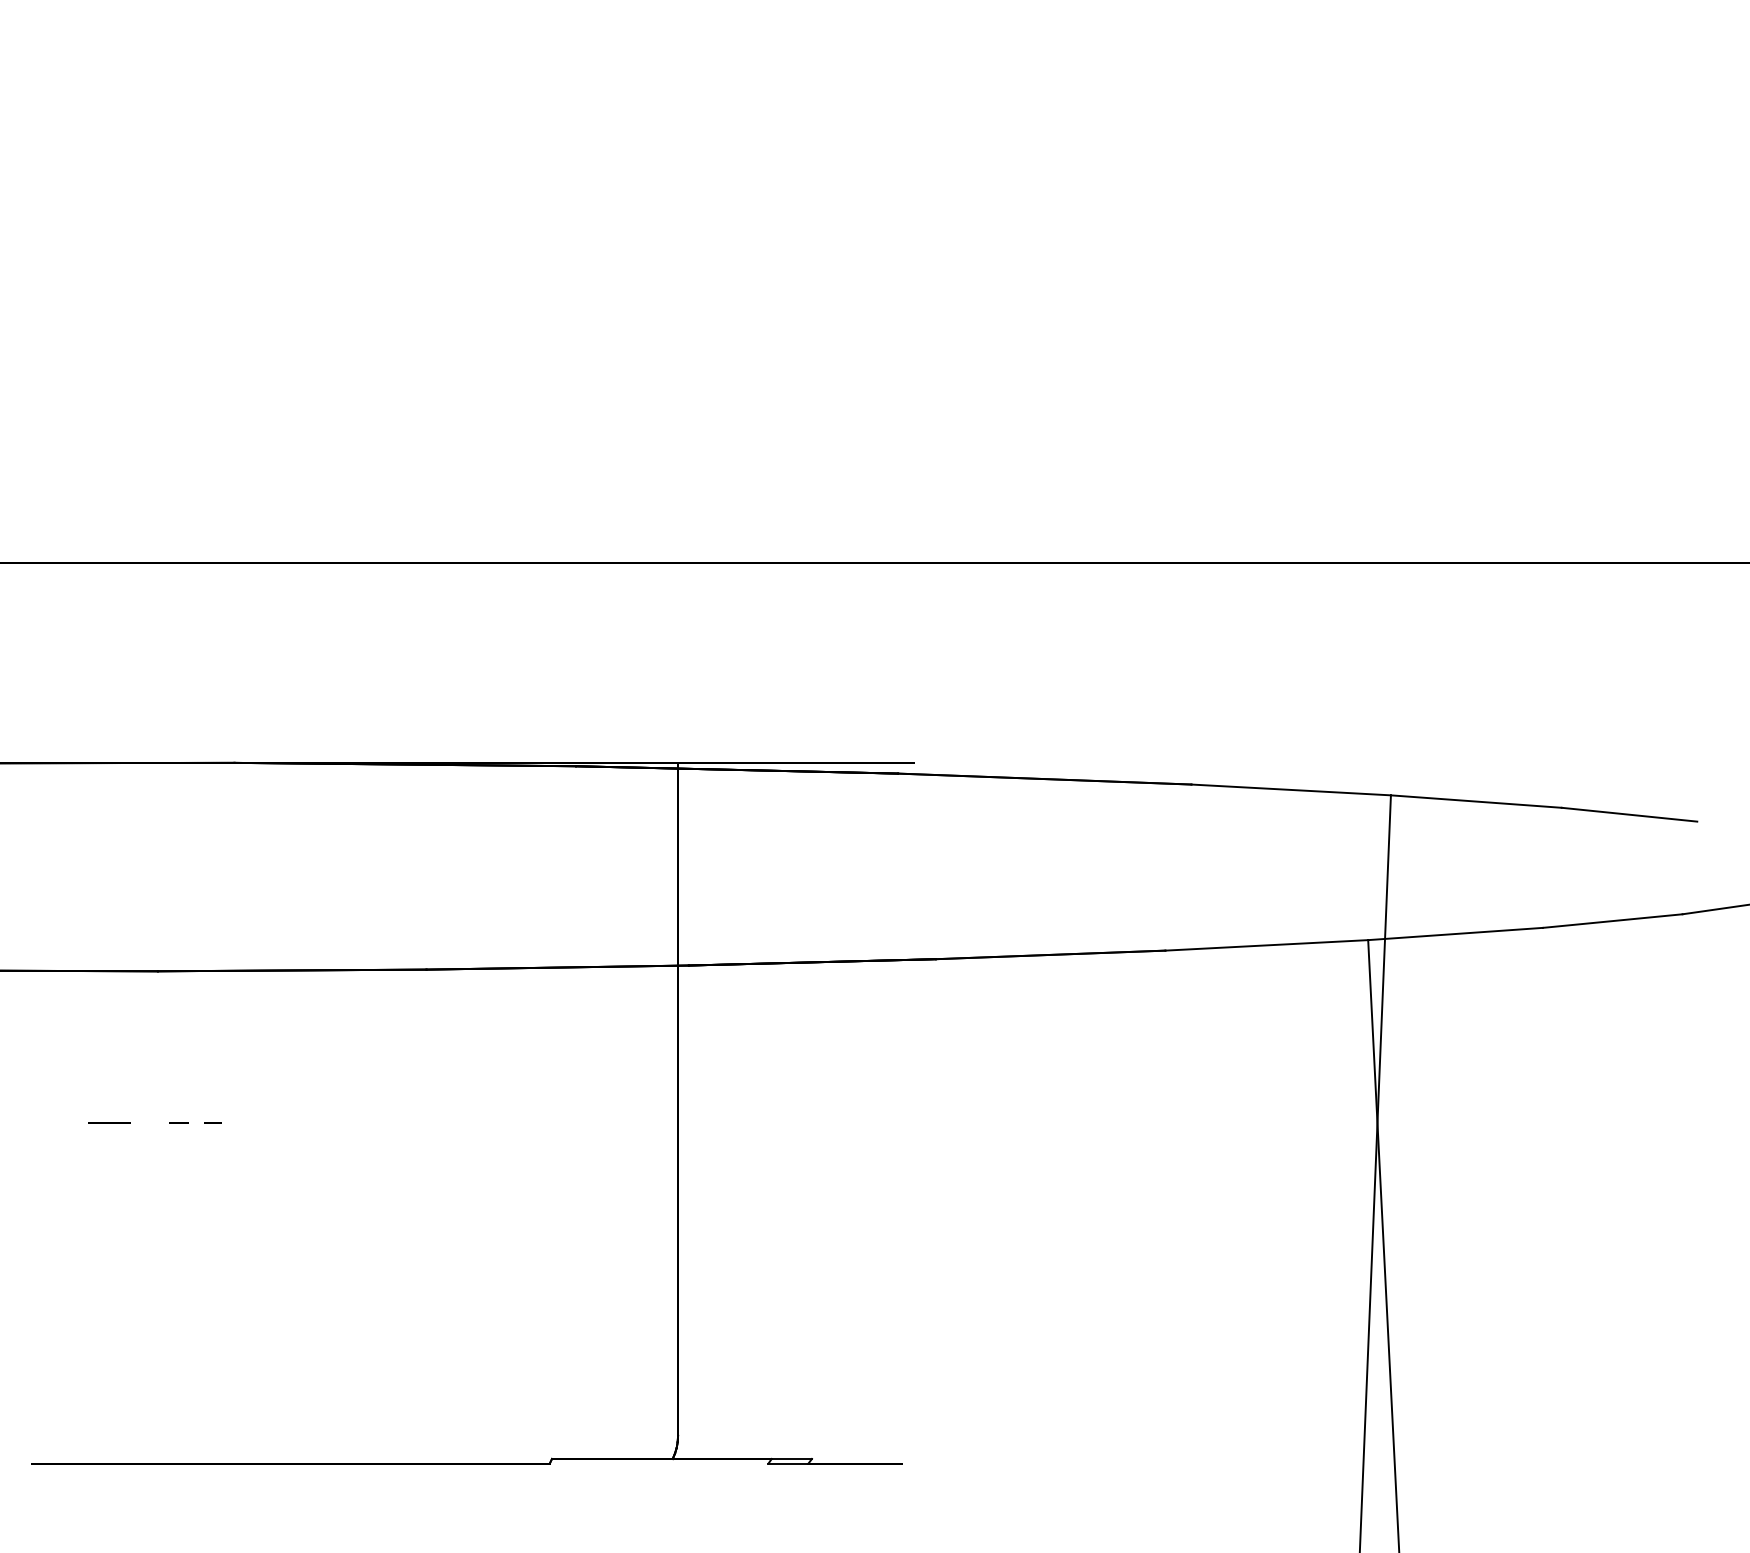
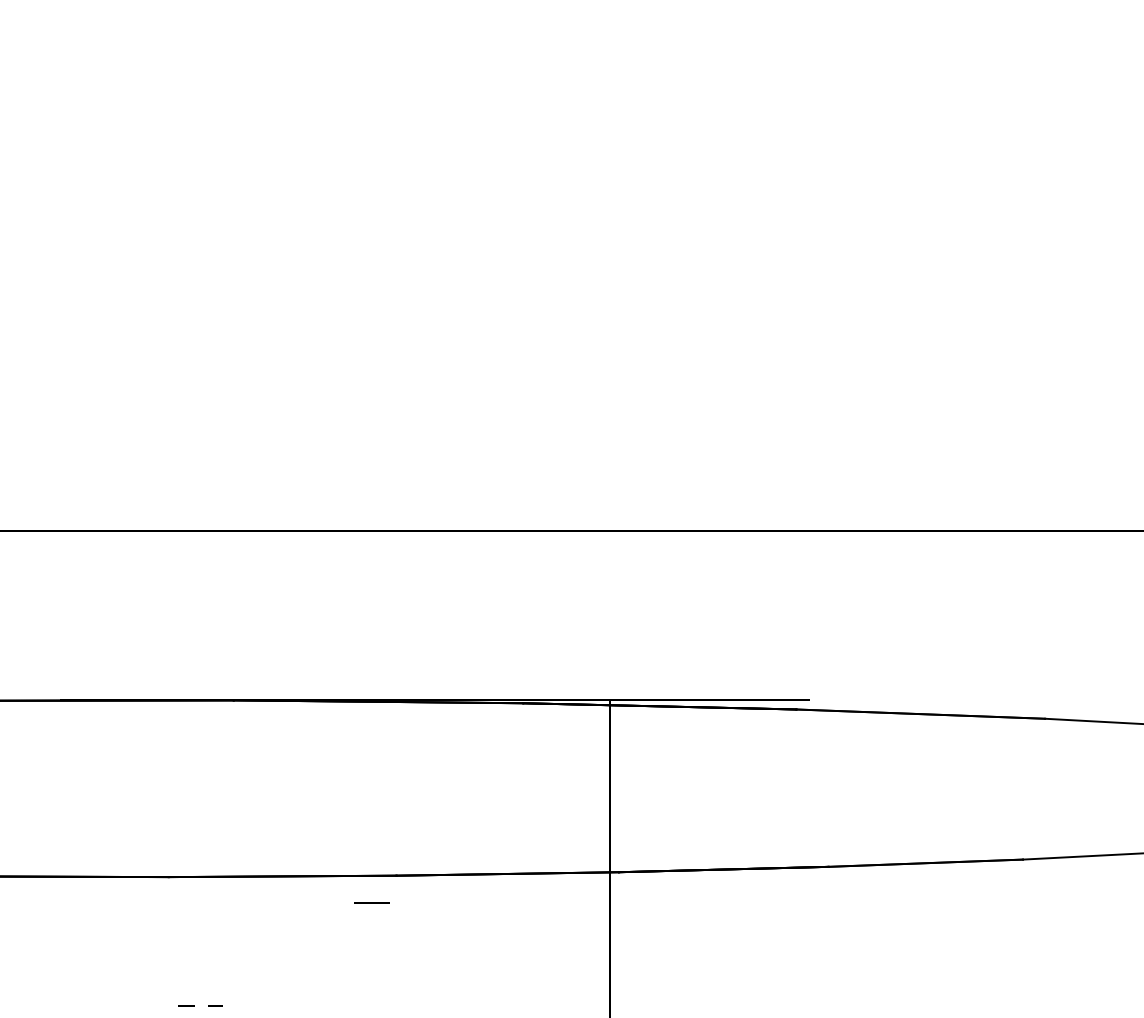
line: (109, 1122) -> (371, 901), moved

